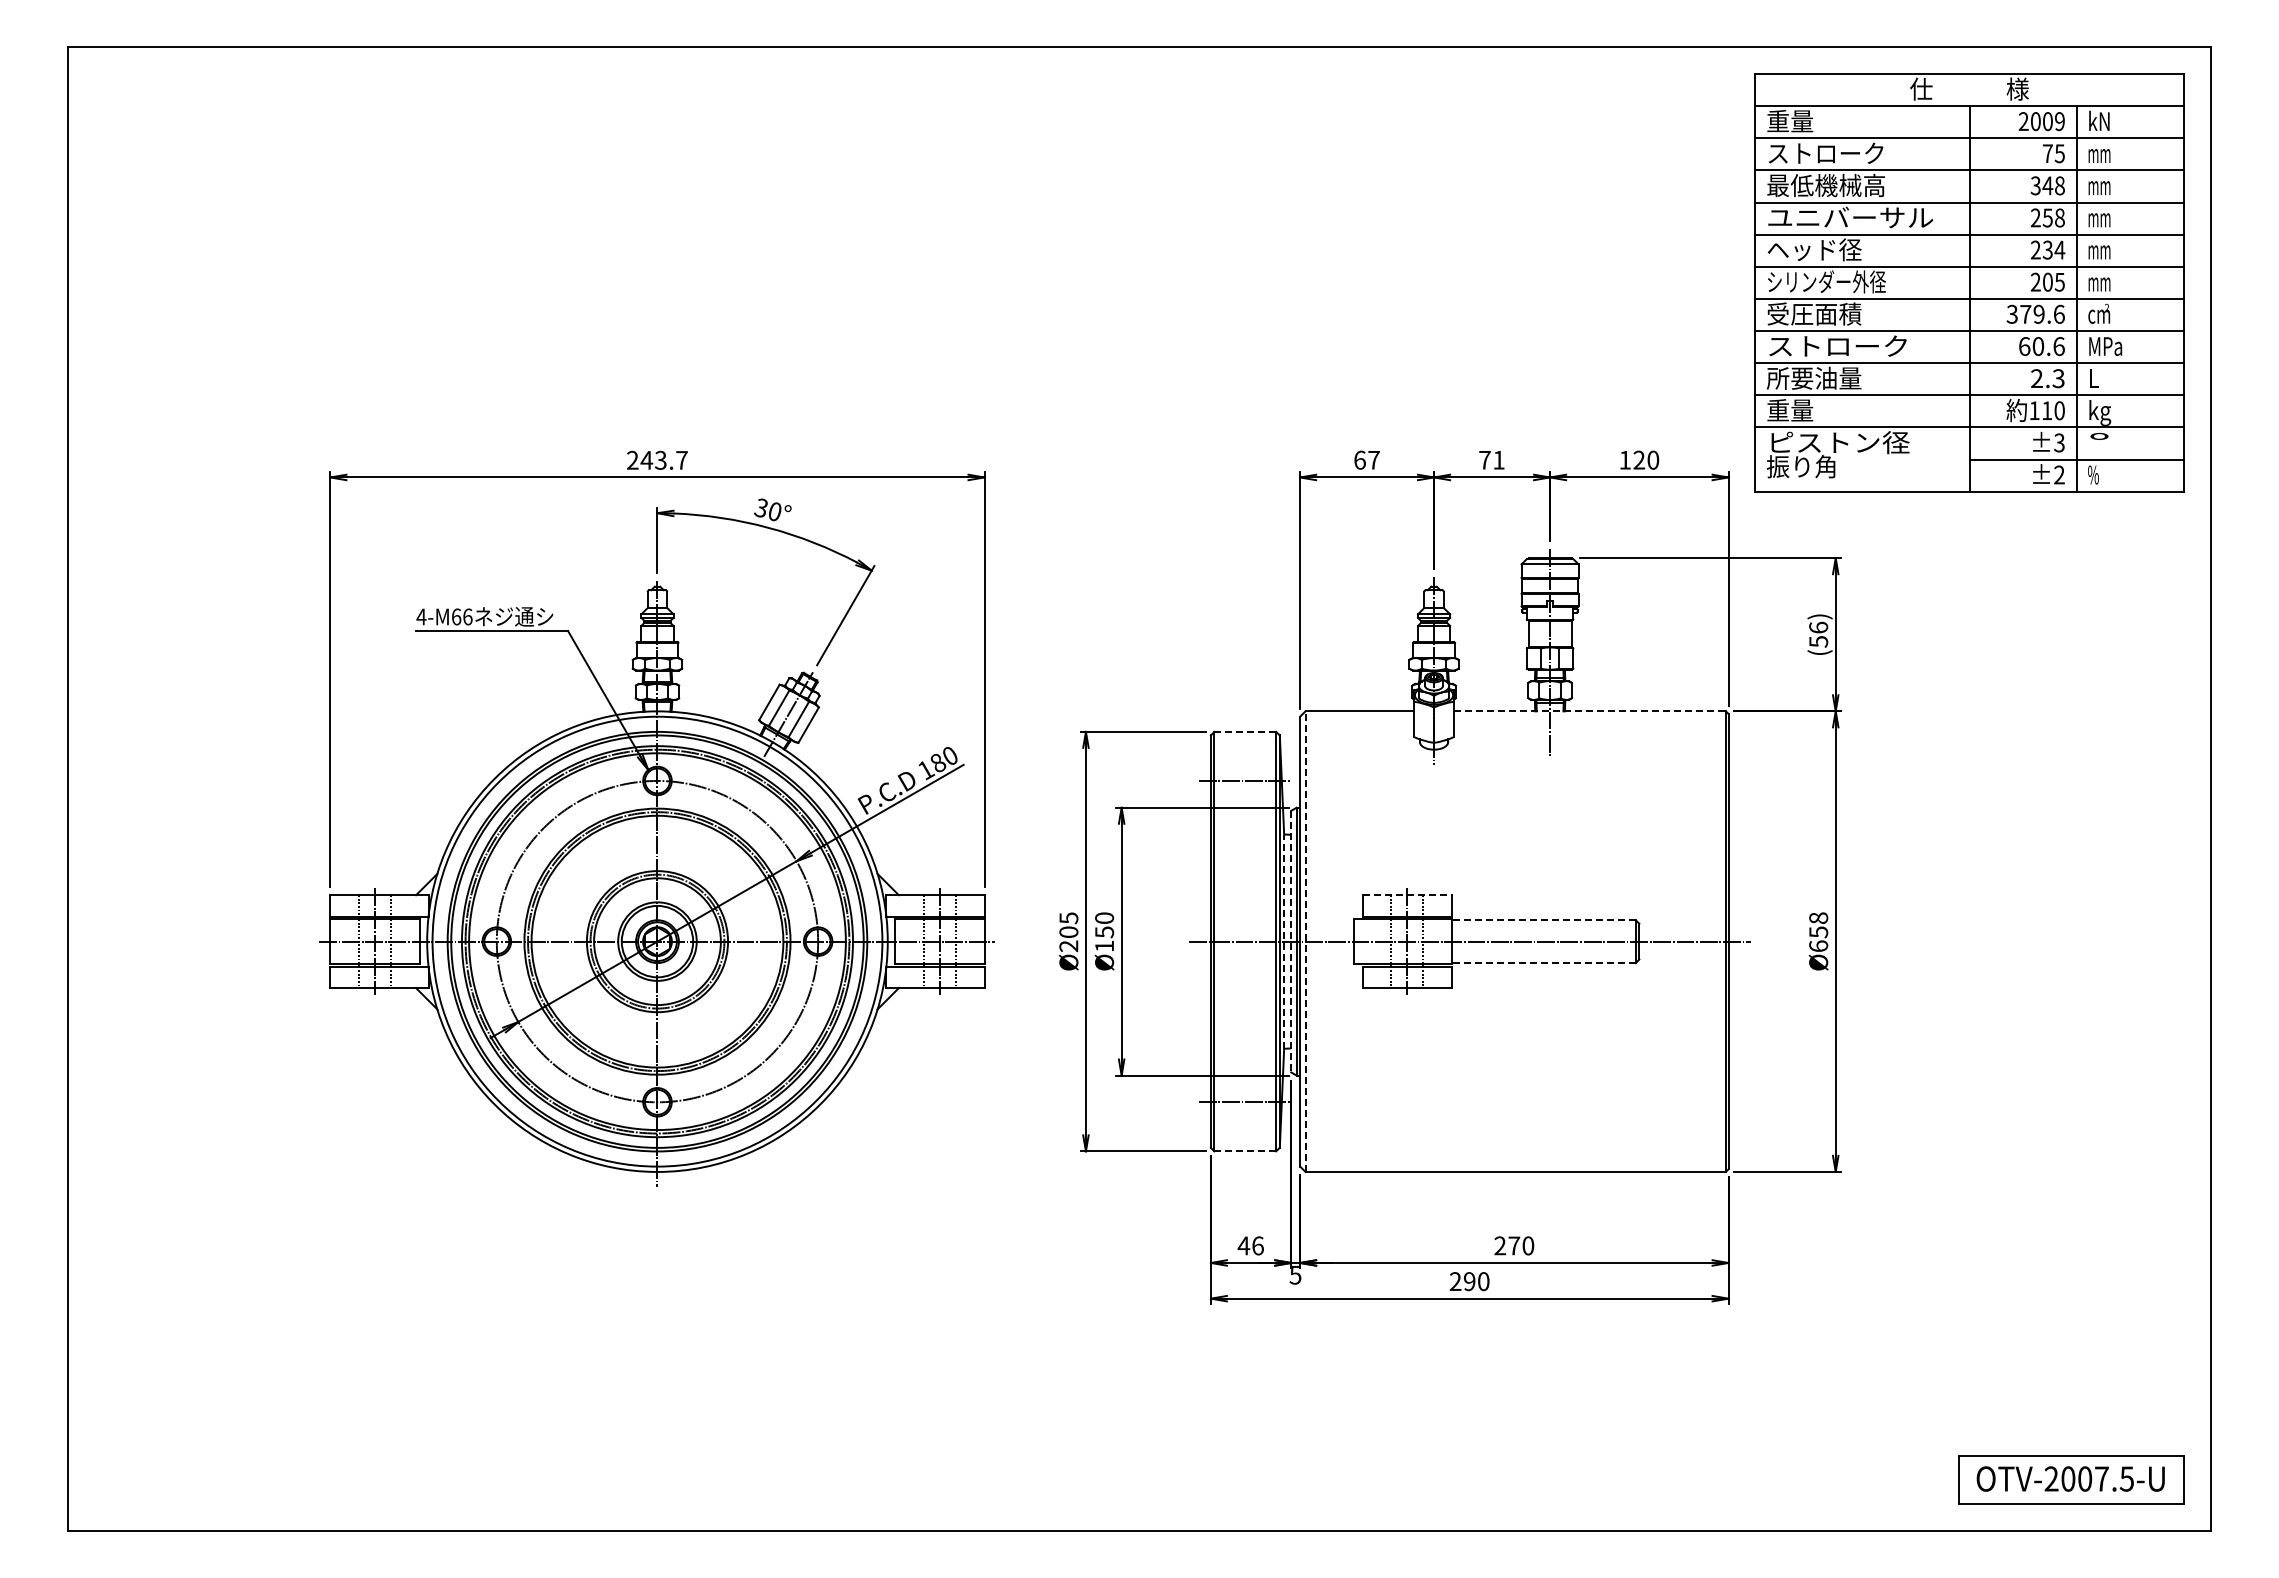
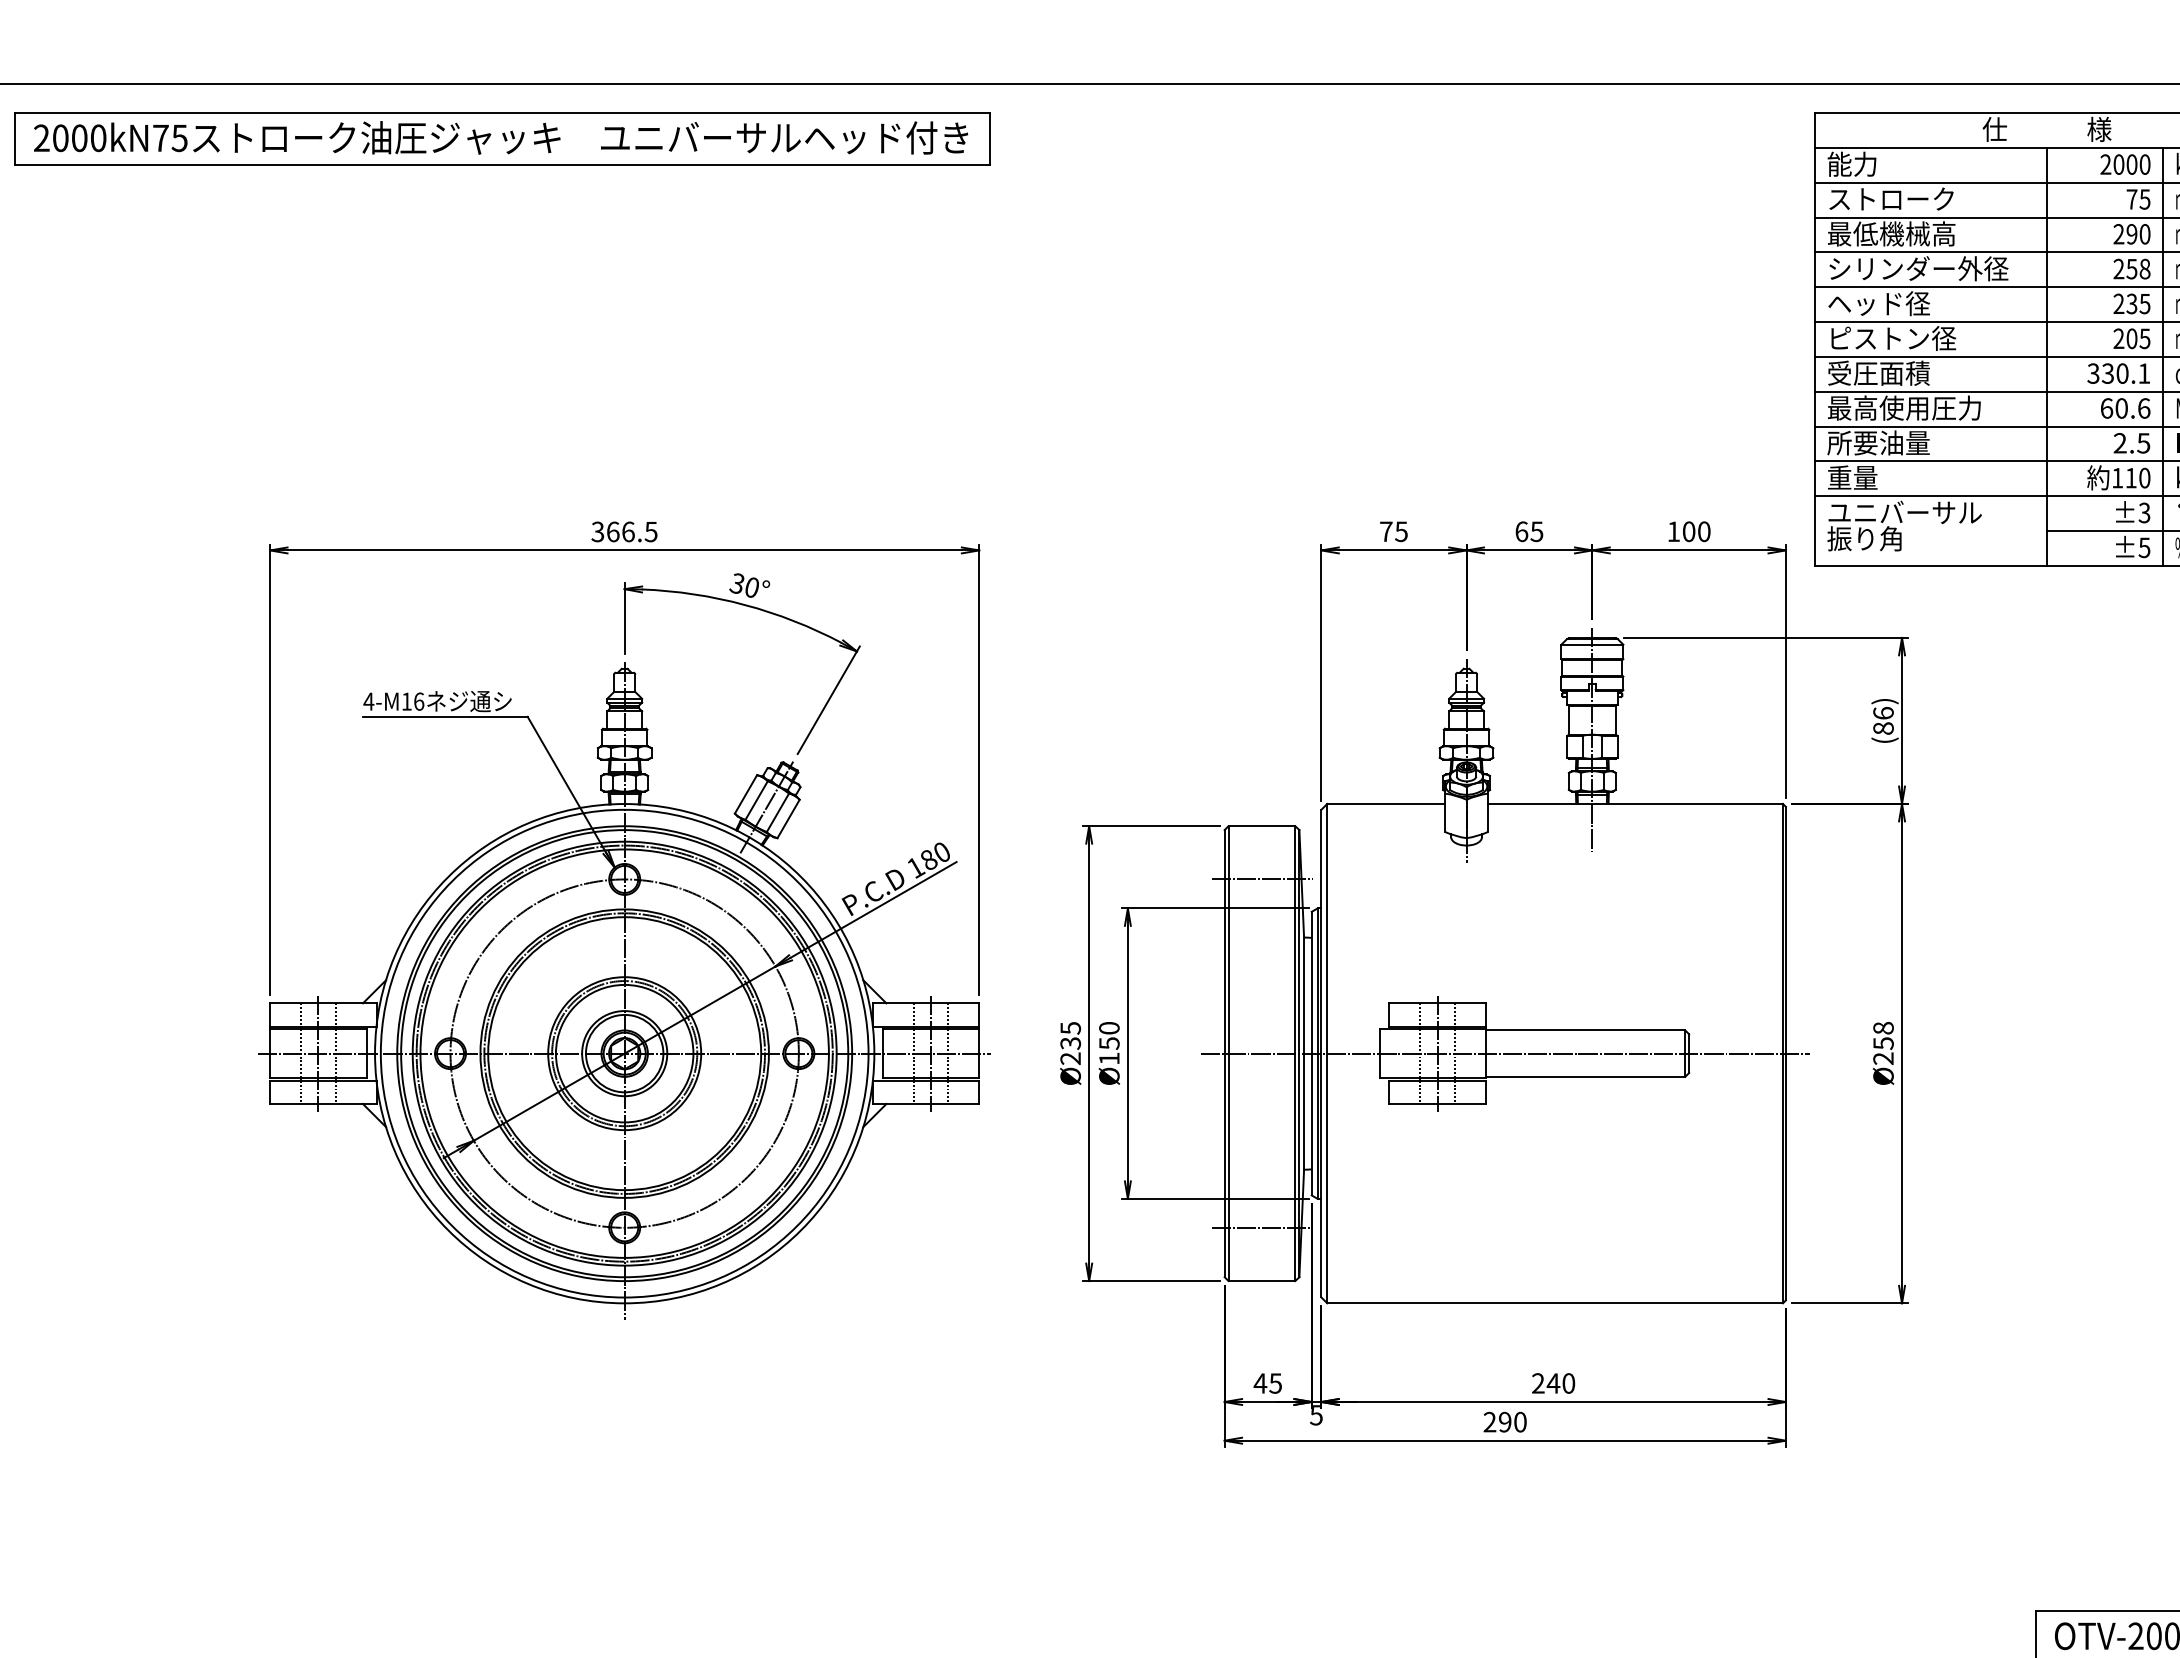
part: (544, 97) -> (502, 138), added
text: (1790, 120) -> (1853, 163), 重量 -> 能力
text: (2059, 121) -> (2144, 164), 2009 -> 2000
text: (2047, 185) -> (2131, 233), 348 -> 290
text: (1850, 217) -> (1918, 268), ユニバーサル -> シリンダー外径
text: (2059, 249) -> (2144, 303), 234 -> 235
text: (1826, 281) -> (1892, 337), シリンダー外径 -> ピストン径
text: (2042, 313) -> (2126, 372), 379.6 -> 330.1
text: (1837, 345) -> (1903, 407), ストローク -> 最高使用圧力
text: (2058, 378) -> (2143, 443), 2.3 -> 2.5
text: (1838, 442) -> (1905, 512), ピストン径 -> ユニバーサル
text: (656, 459) -> (623, 530), 243.7 -> 366.5
text: (1366, 459) -> (1393, 530), 67 -> 75
text: (1491, 459) -> (1528, 530), 71 -> 65
text: (1639, 459) -> (1689, 530), 120 -> 100
text: (2059, 474) -> (2144, 547), ±2 -> ±5
text: (456, 616) -> (406, 701), 4-M66 -> 4-M16
text: (1818, 641) -> (1883, 728), (56) -> (86)
line: (1590, 711) -> (1636, 804), dashed -> solid
line: (1245, 731) -> (1262, 825), dashed -> solid
line: (1407, 895) -> (1437, 1003), dashed -> solid
line: (1543, 920) -> (1585, 1030), dashed -> solid
text: (1068, 932) -> (1070, 1043), Ø205 -> Ø235
line: (1284, 941) -> (1304, 1053), dashed -> solid
line: (1291, 941) -> (1312, 1053), dashed -> solid
line: (1305, 941) -> (1327, 1053), dashed -> solid
text: (1818, 946) -> (1883, 1058), Ø658 -> Ø258
line: (1543, 963) -> (1585, 1077), dashed -> solid
line: (1245, 1151) -> (1262, 1281), dashed -> solid
text: (1257, 1245) -> (1275, 1383), 46 -> 45
text: (1513, 1245) -> (1552, 1383), 270 -> 240

